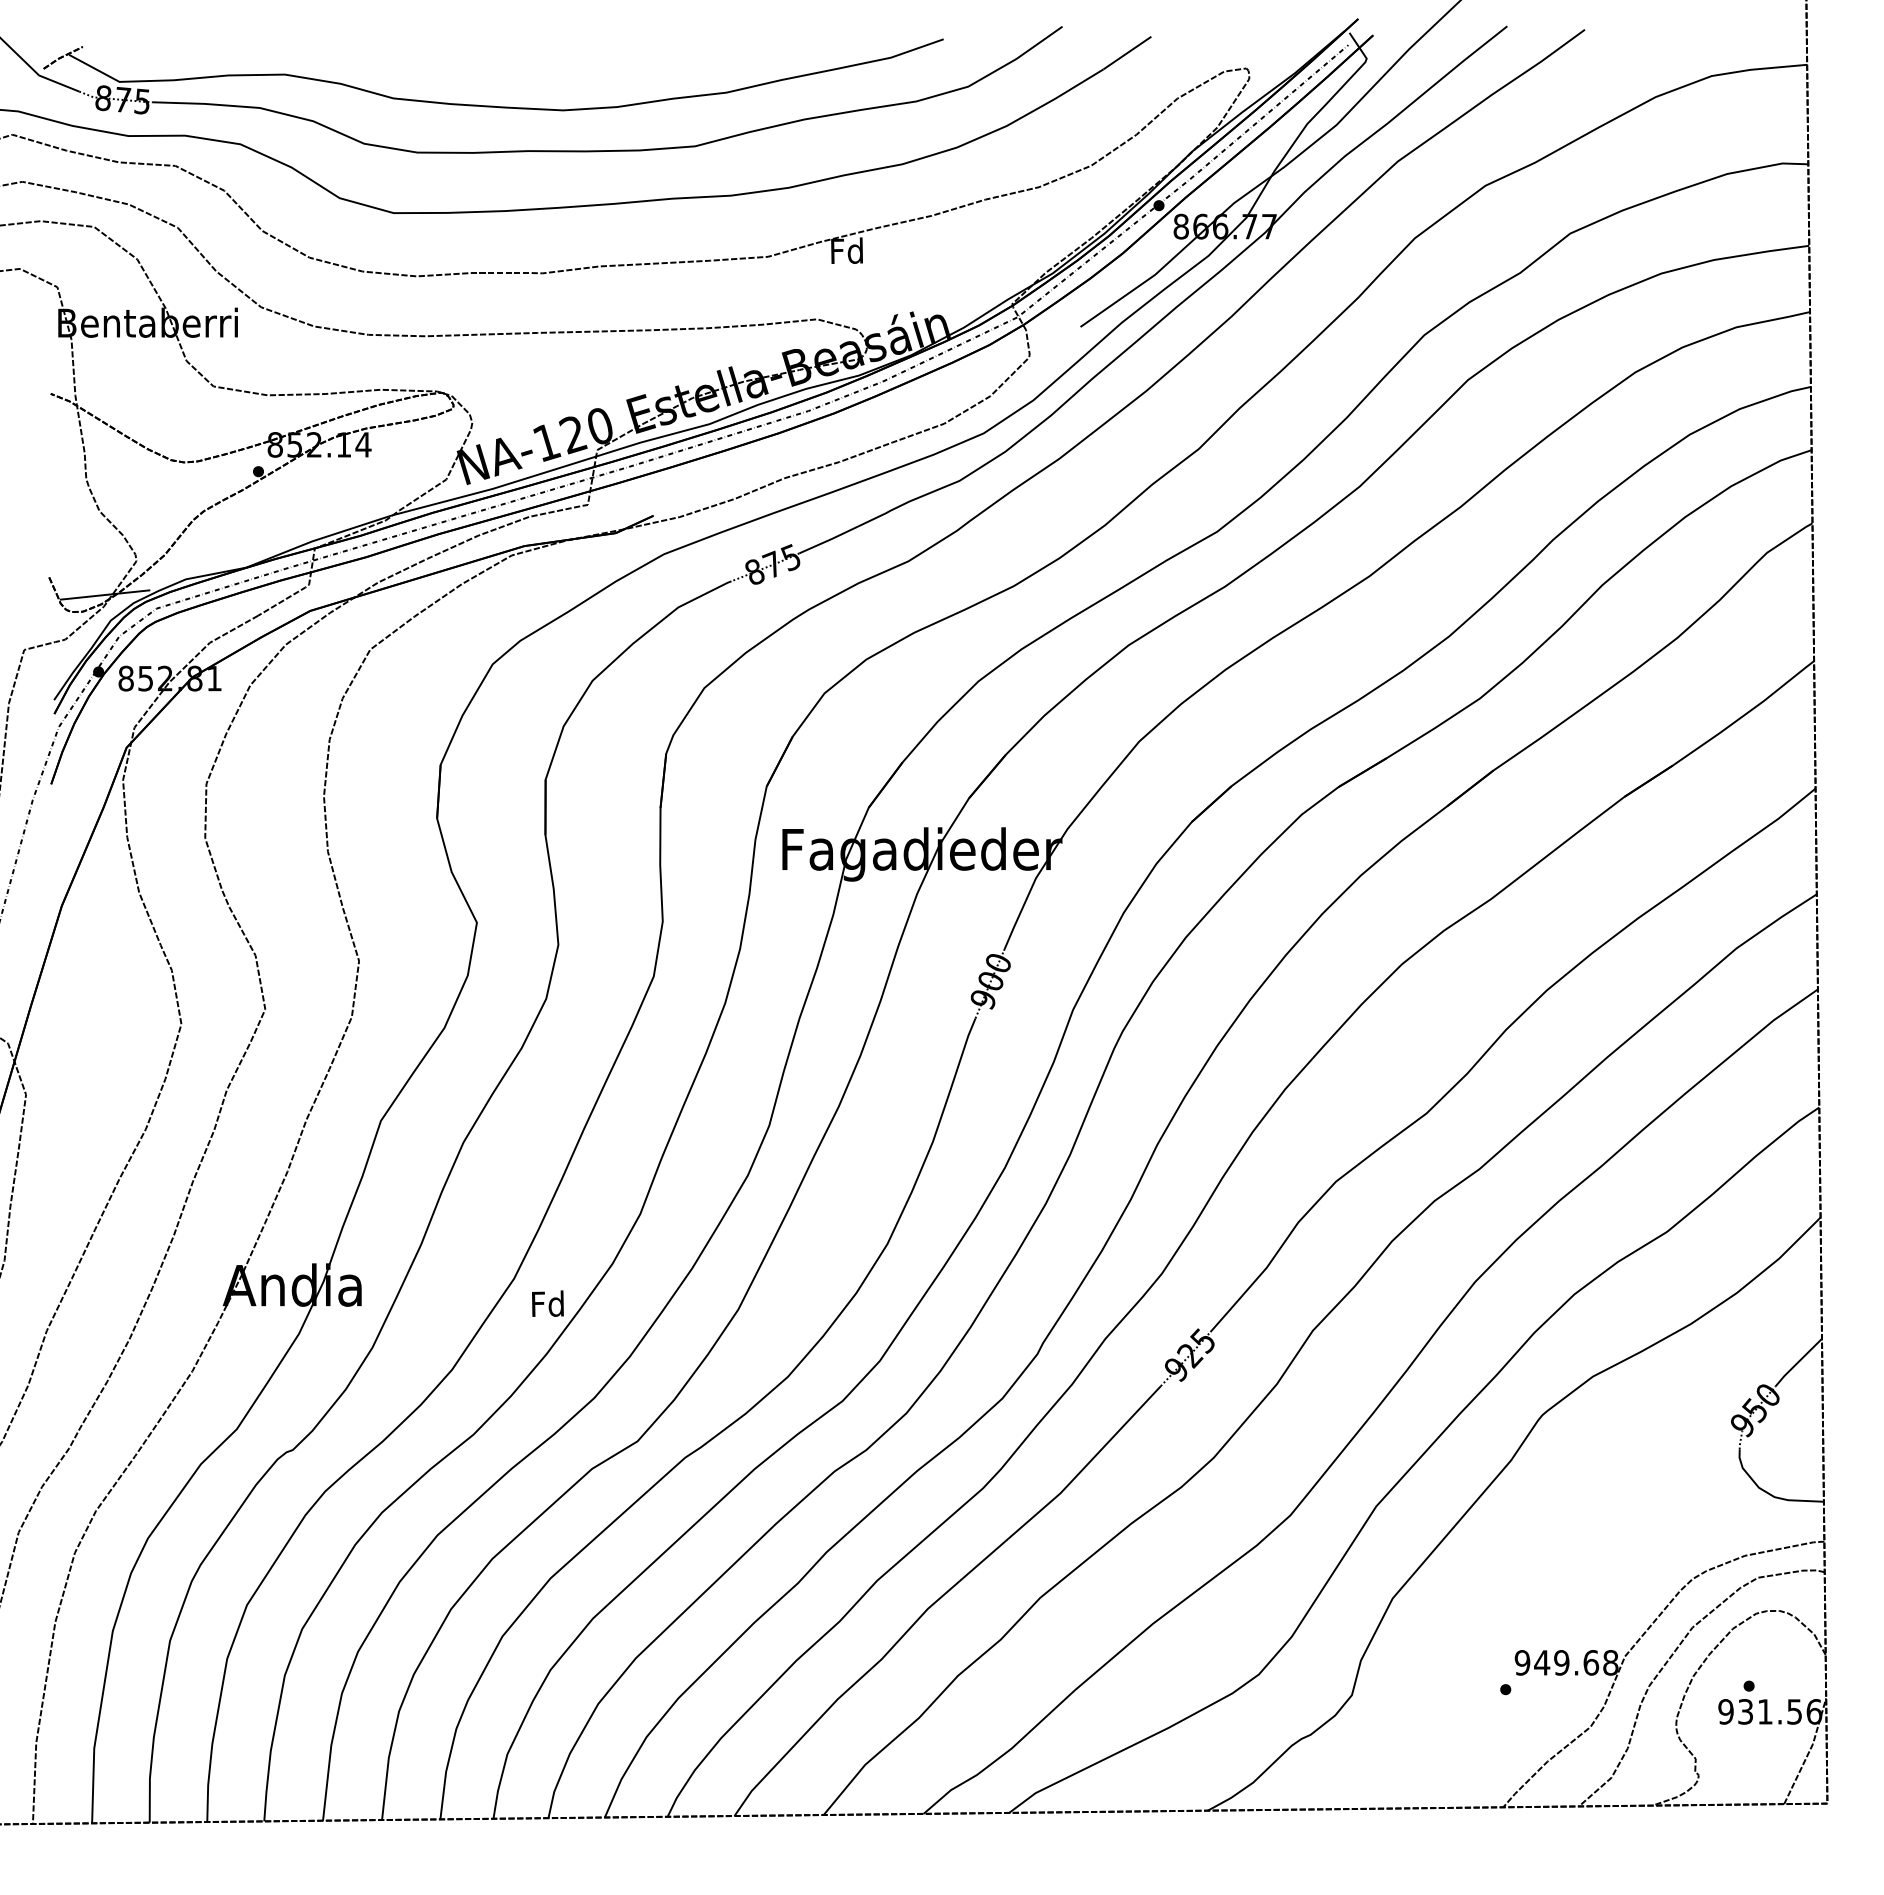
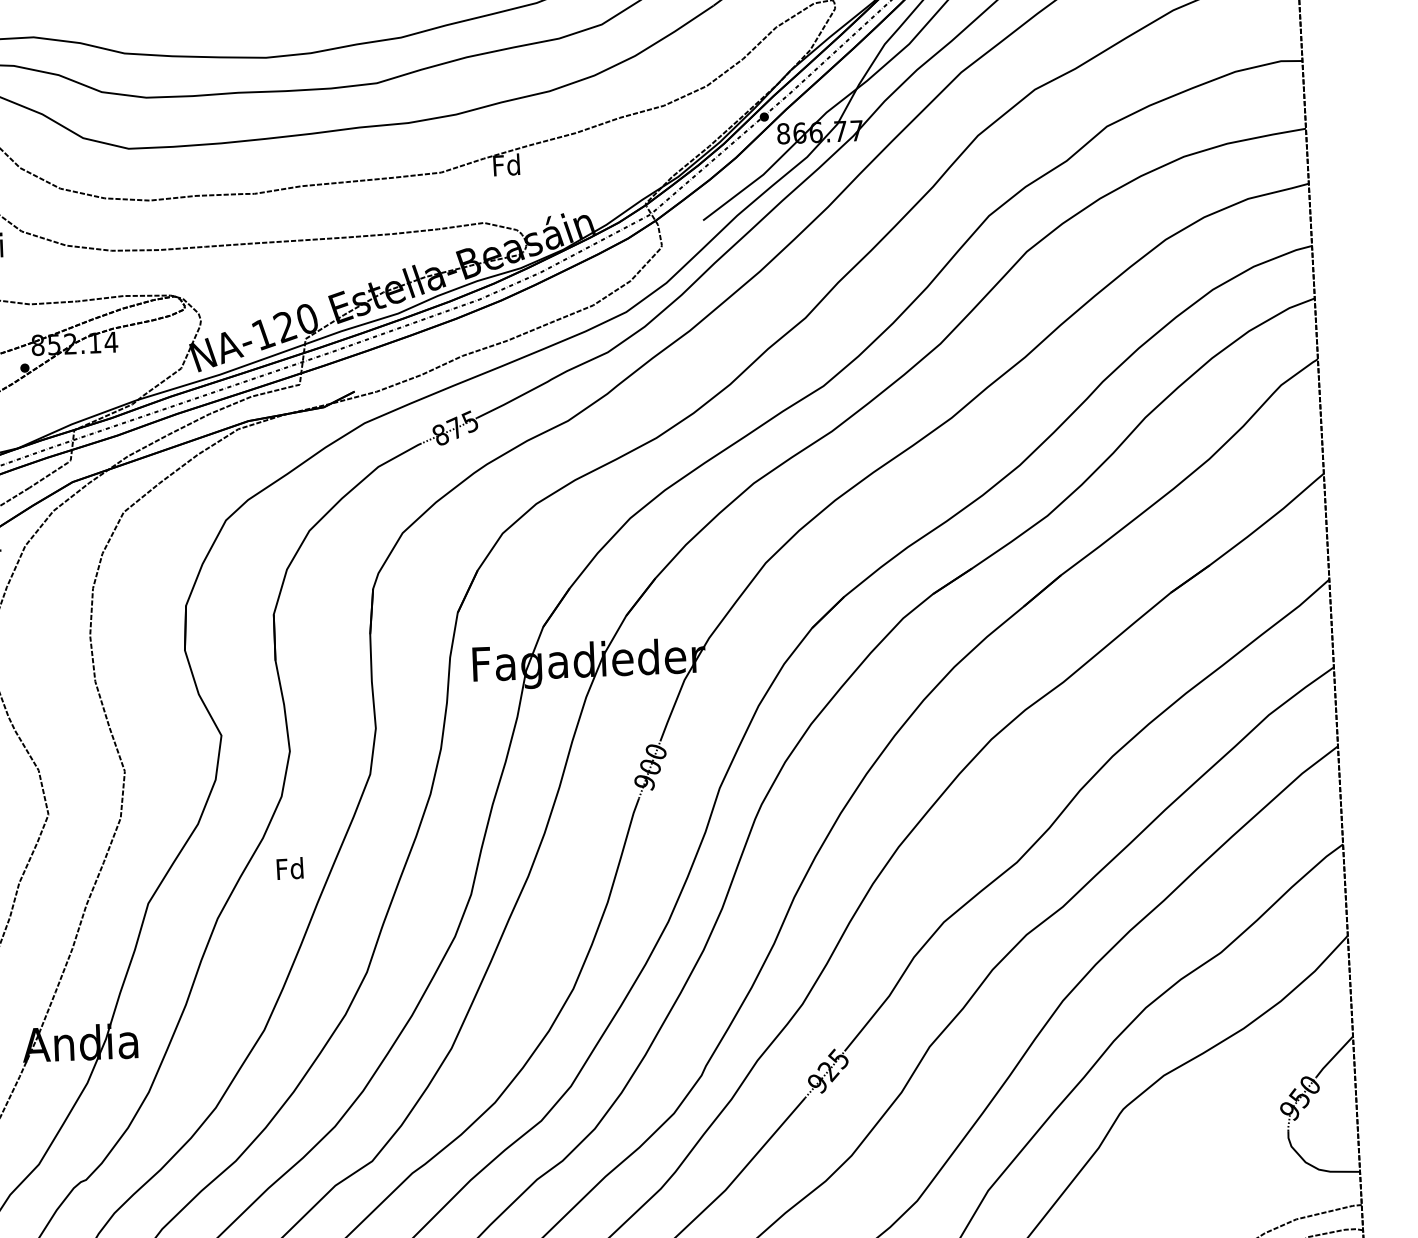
text: (547, 1303) -> (289, 868), moved

